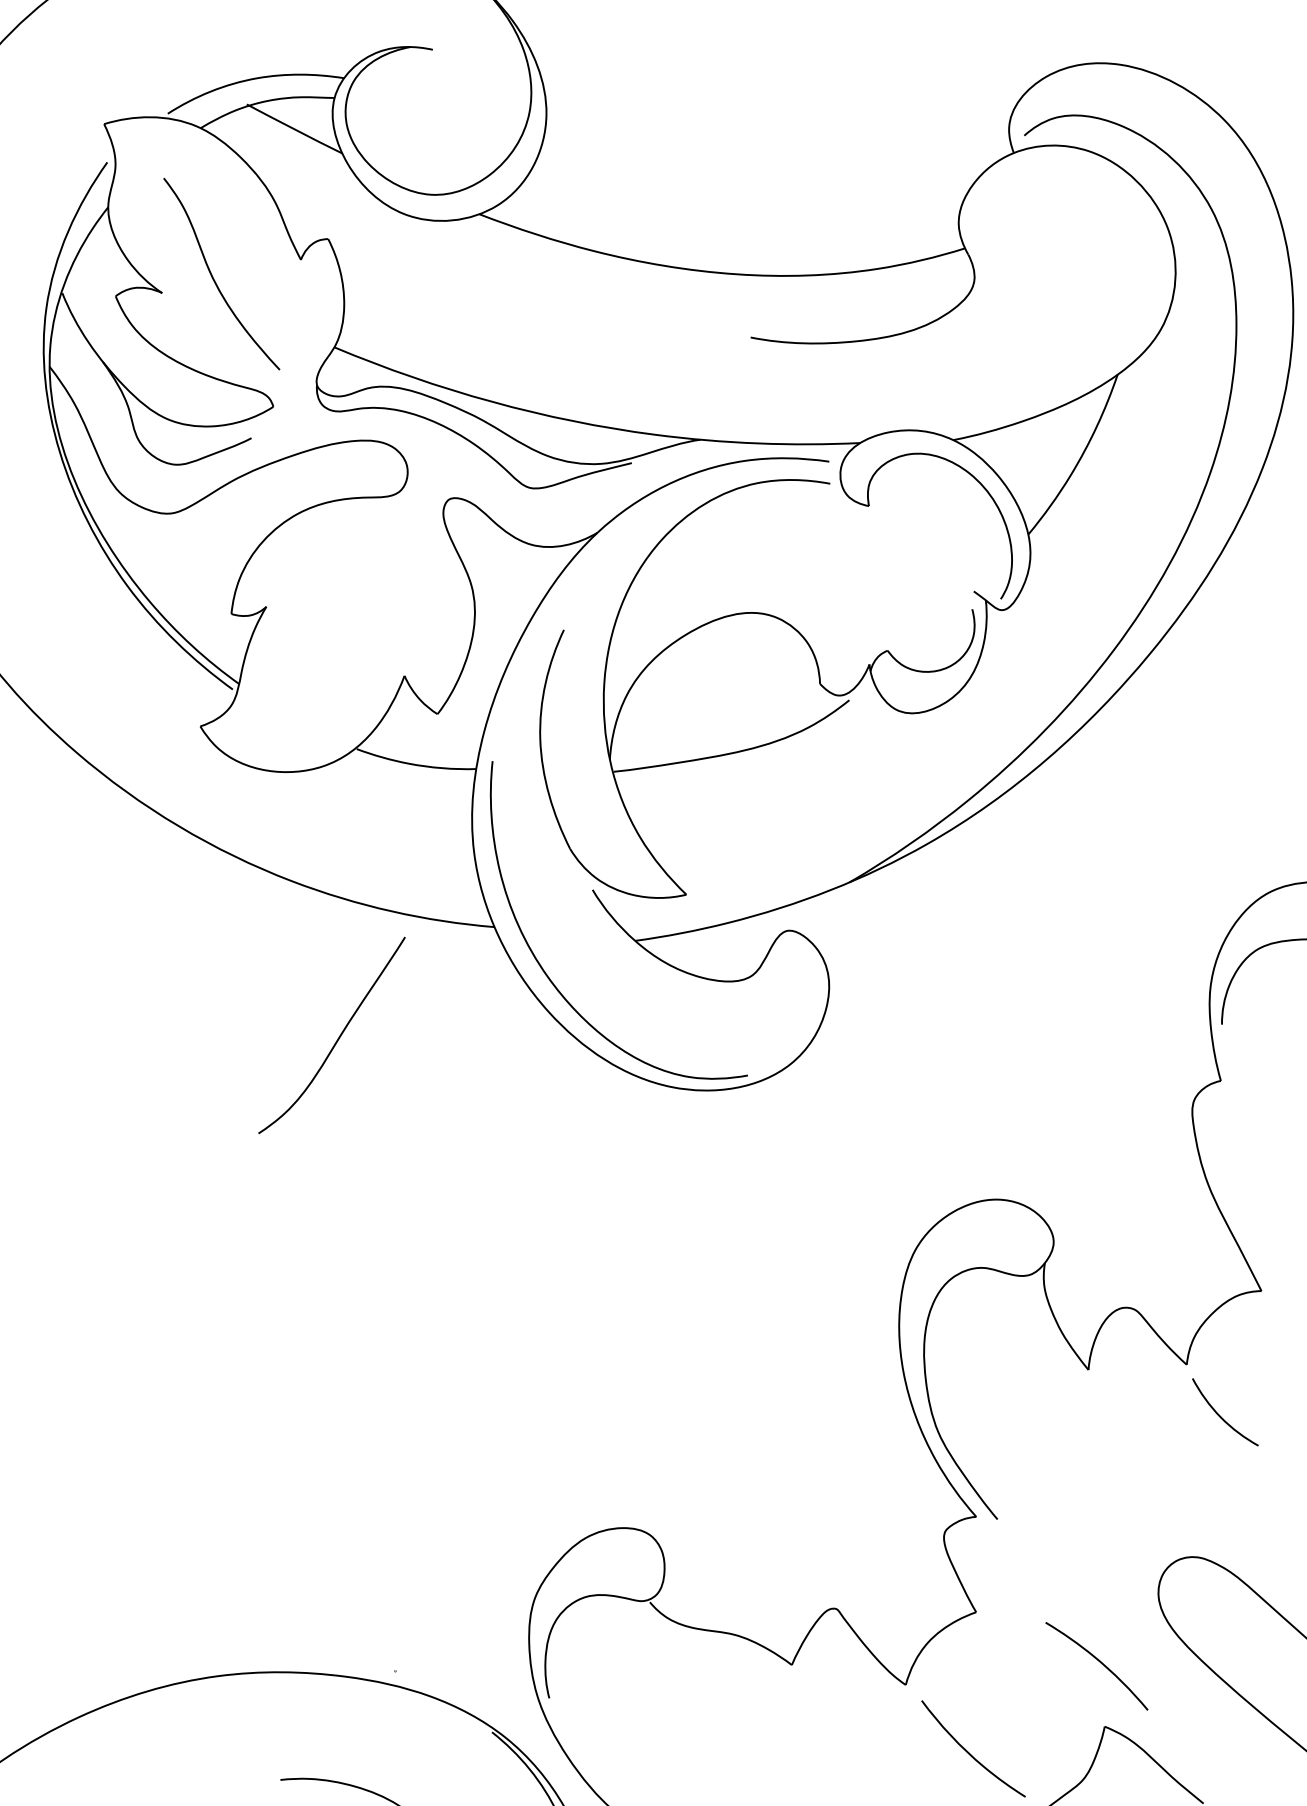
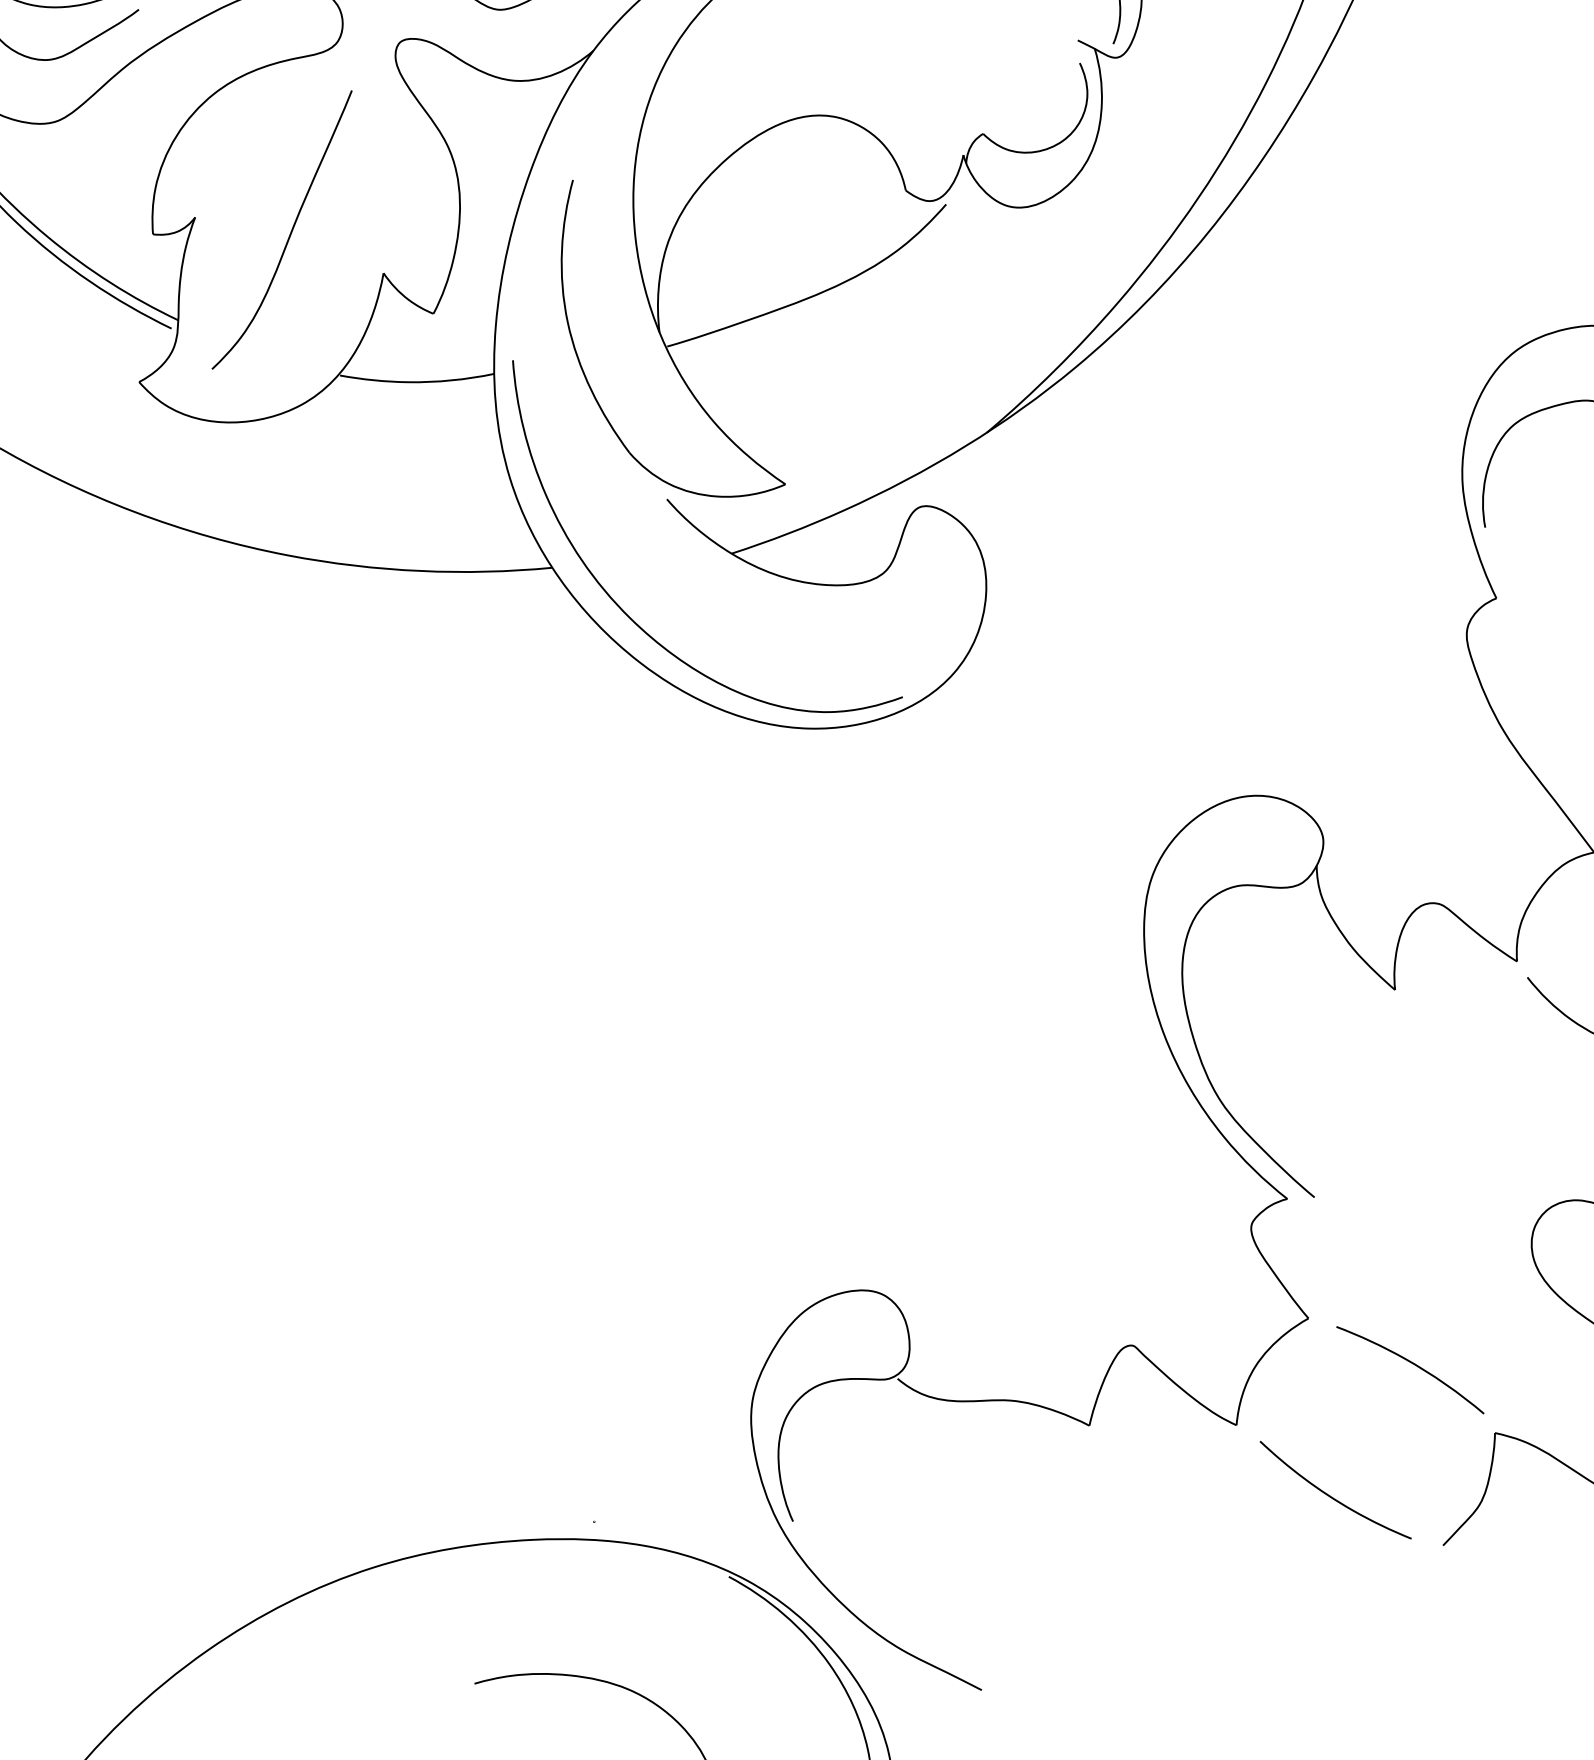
curve: (337, 1038) -> (289, 232), moved
curve: (1099, 1662) -> (1412, 1364), moved

